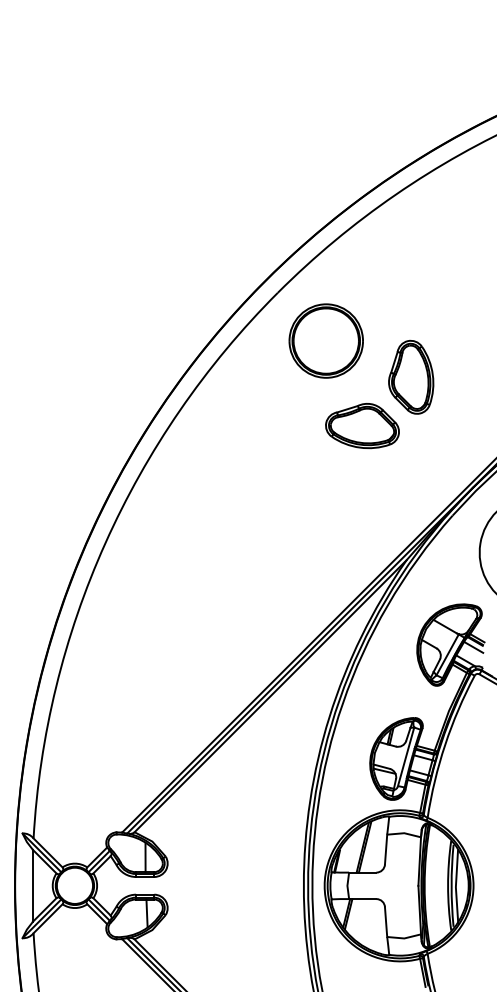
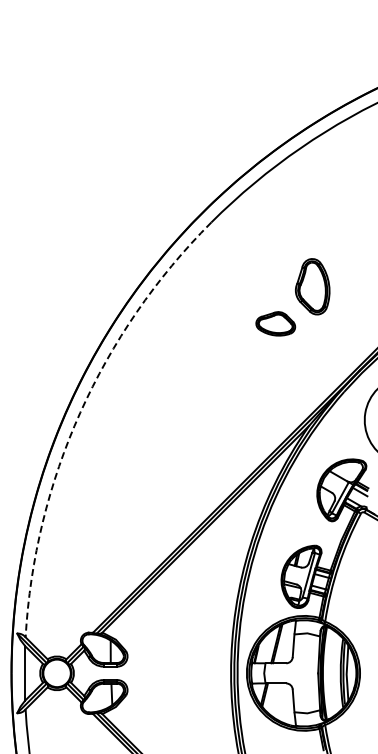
part: (325, 341) -> (247, 259), removed
part: (362, 425) -> (275, 323), size x0.7
arc: (105, 542) -> (80, 412), solid -> dashed

